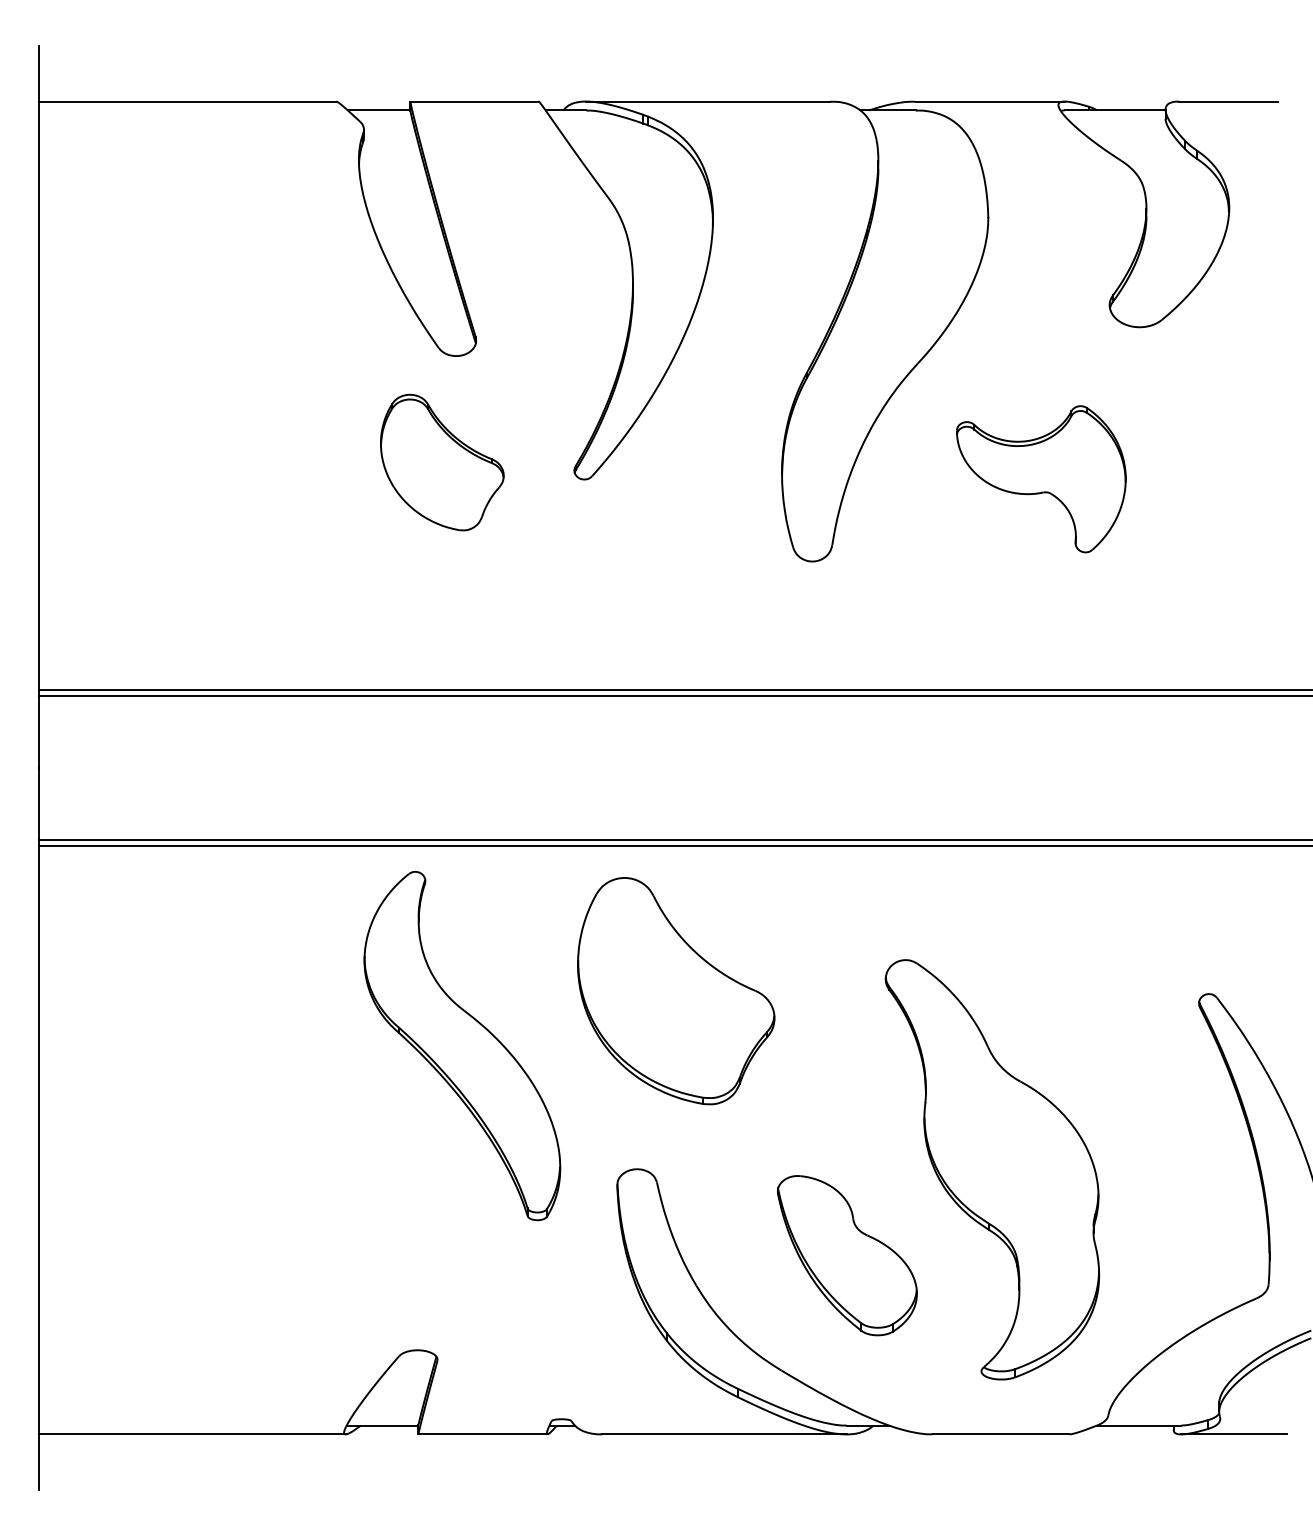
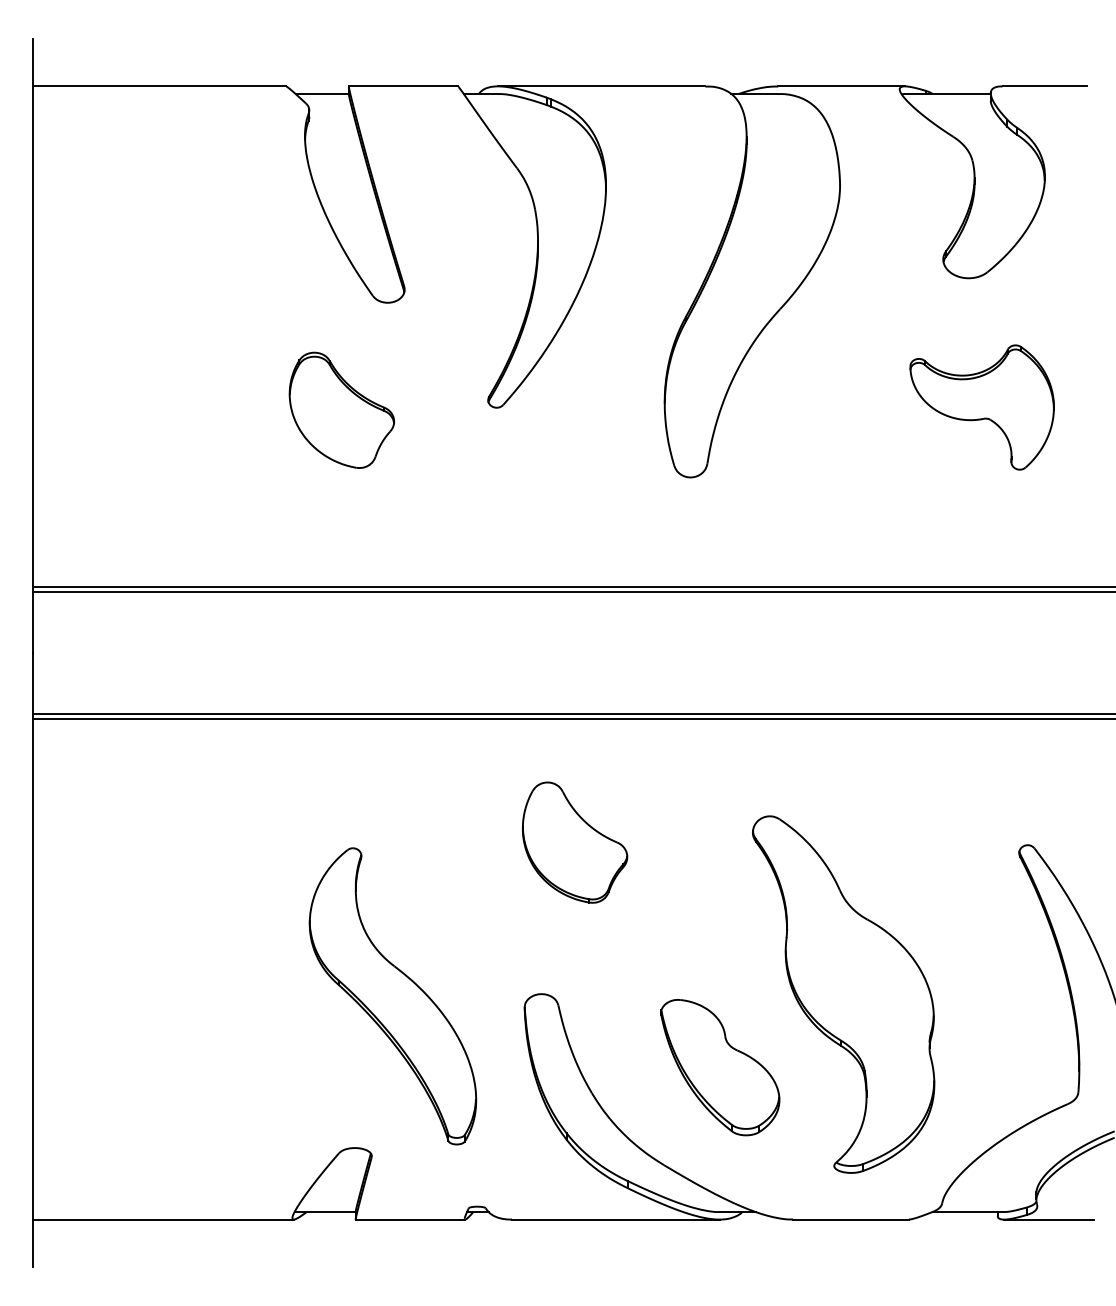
part: (441, 461) -> (341, 409), moved
part: (1040, 479) -> (981, 407), moved
part: (677, 990) -> (575, 842), size x0.62
part: (461, 1046) -> (392, 996), moved

